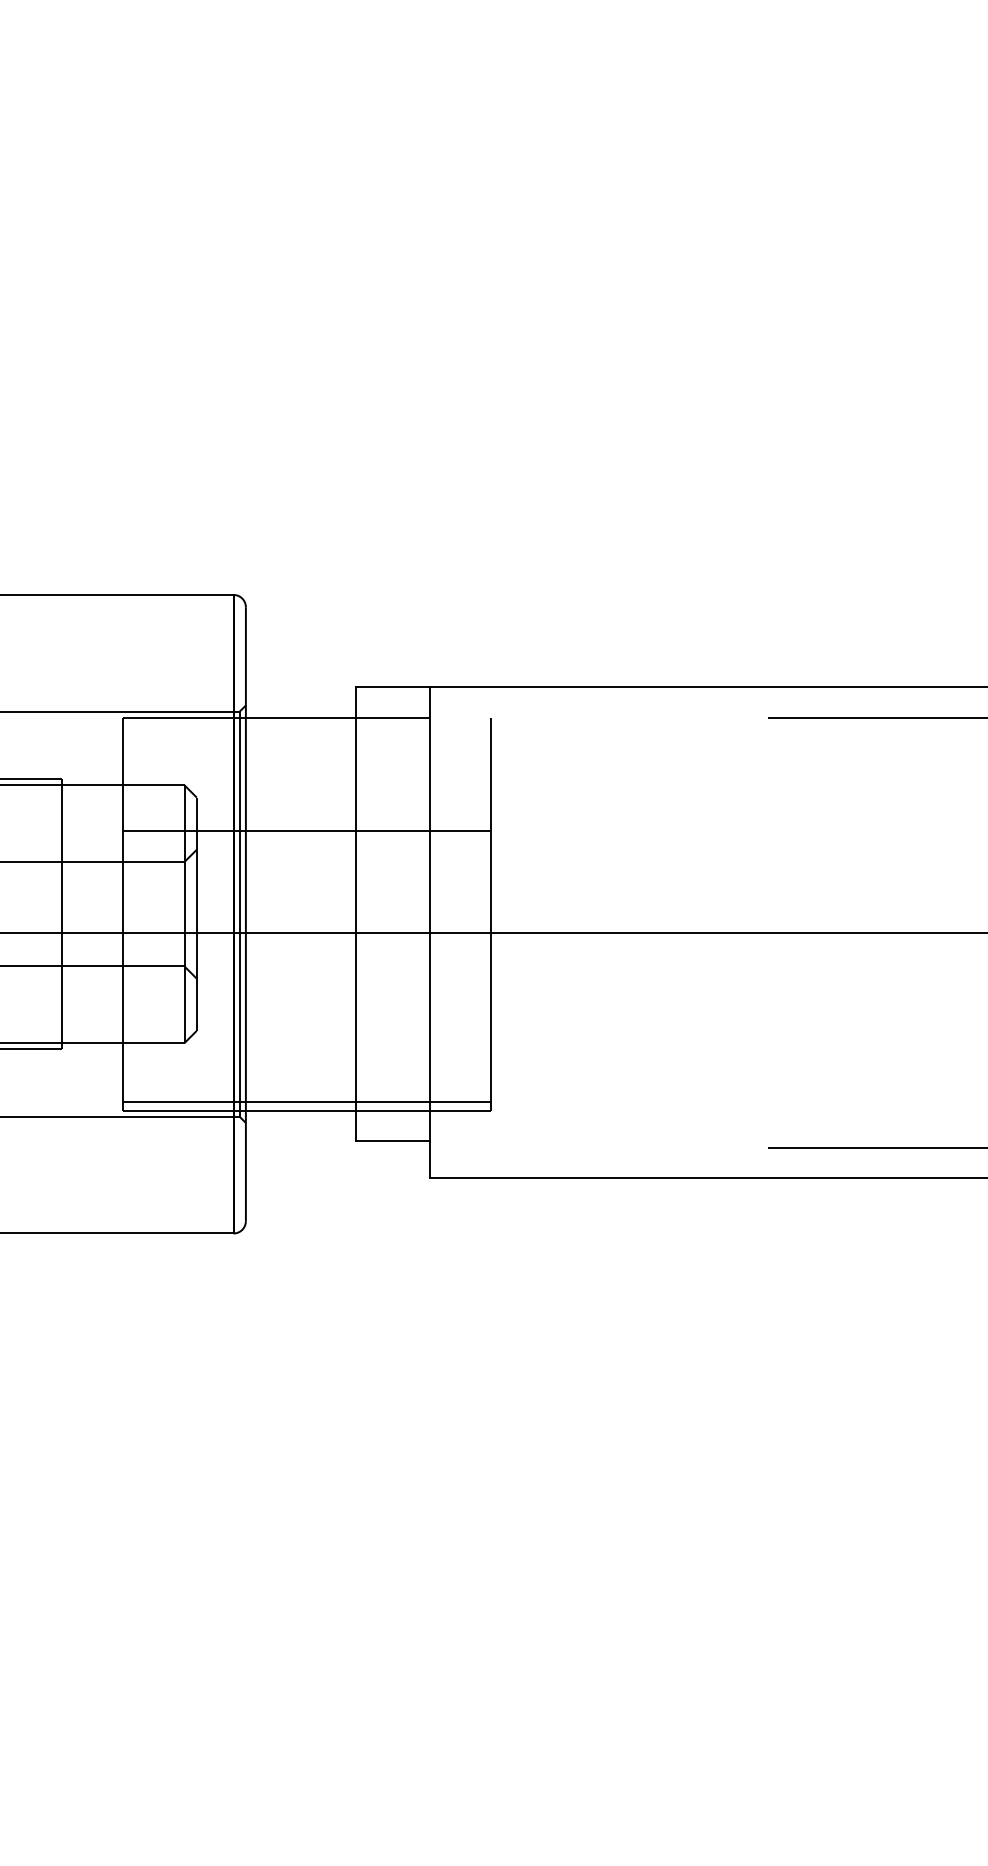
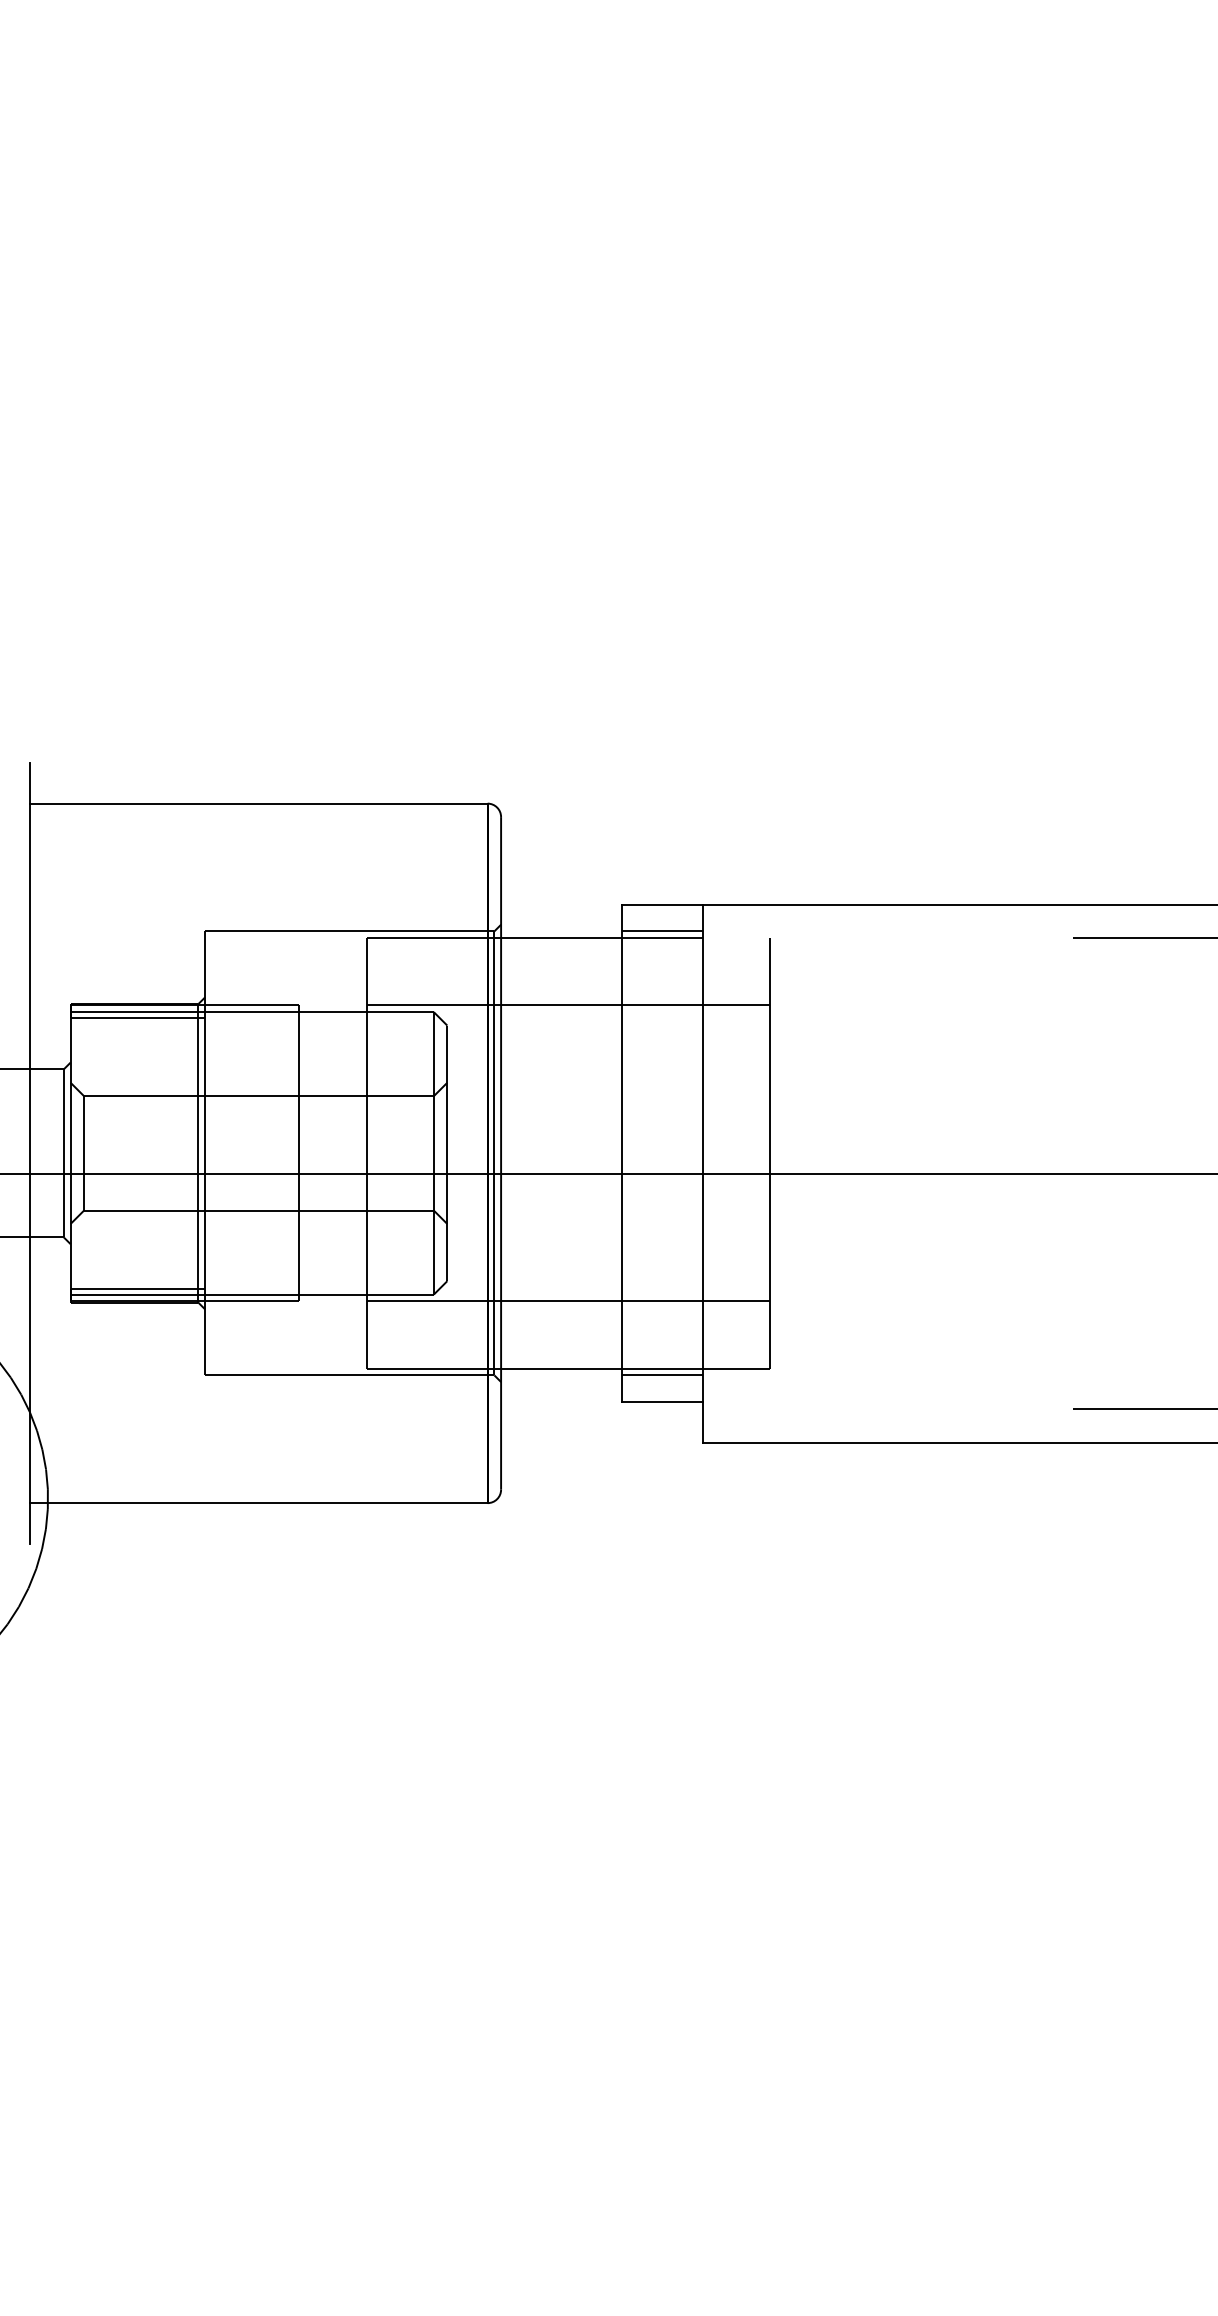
line: (393, 711) -> (662, 931), added
line: (307, 831) -> (568, 1005), moved
line: (307, 1102) -> (568, 1301), moved
line: (393, 1116) -> (662, 1375), added

